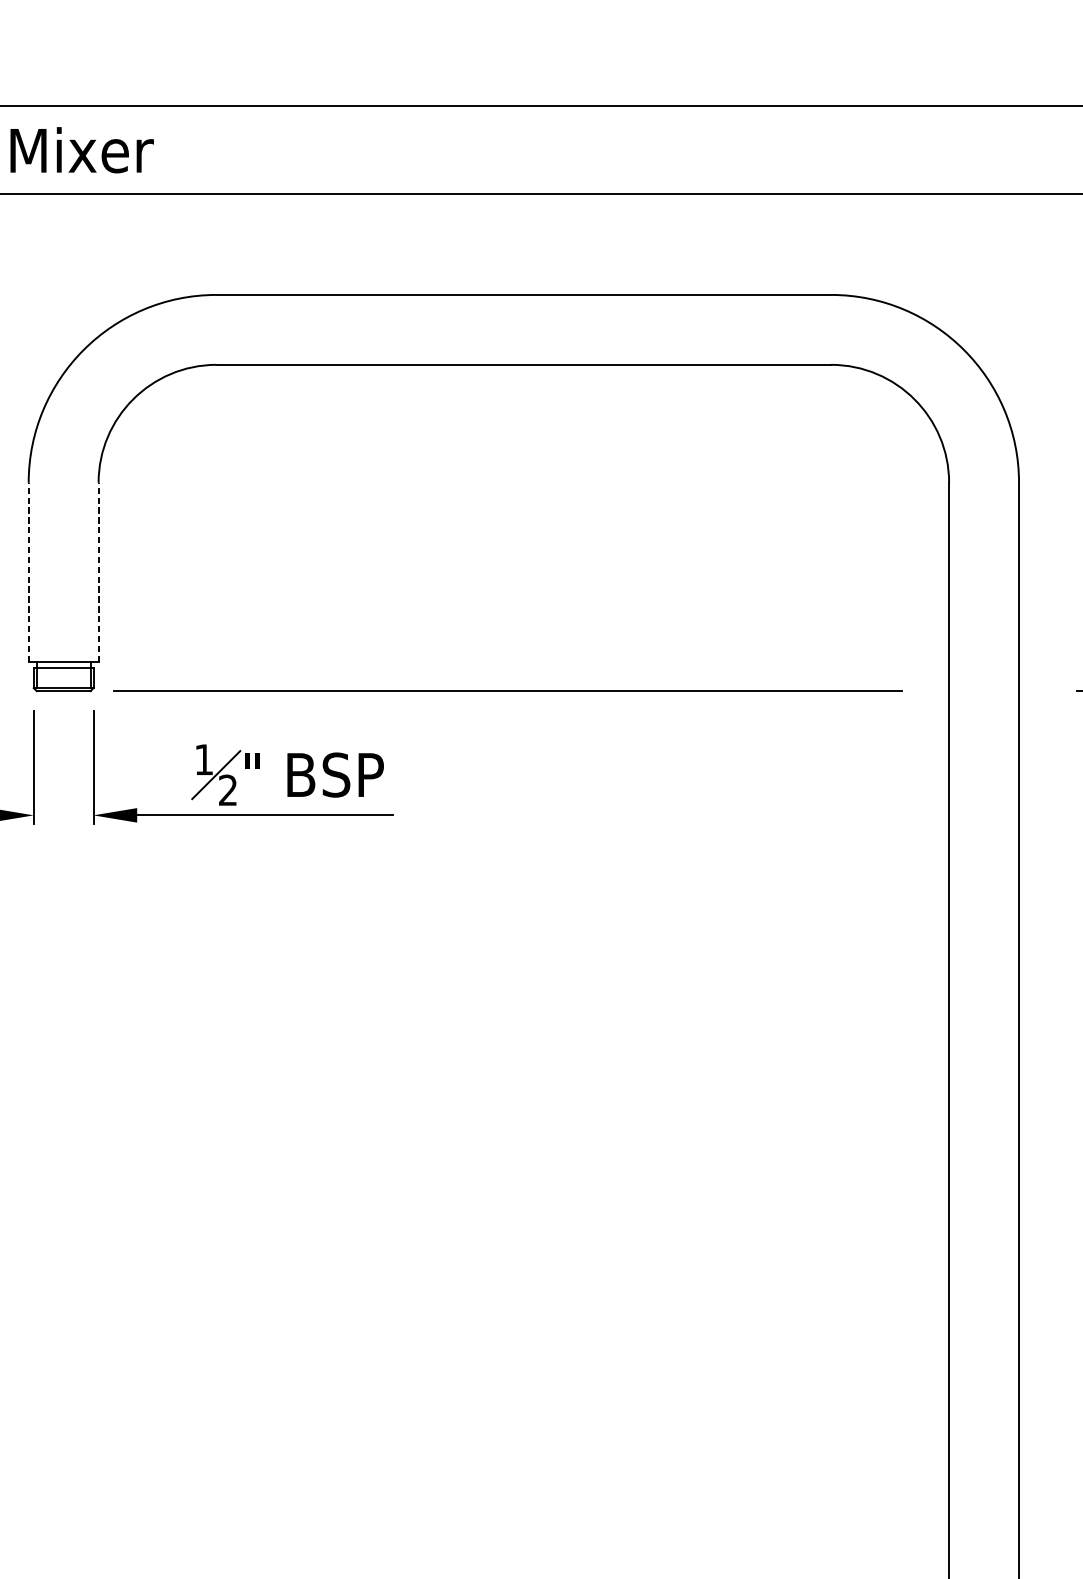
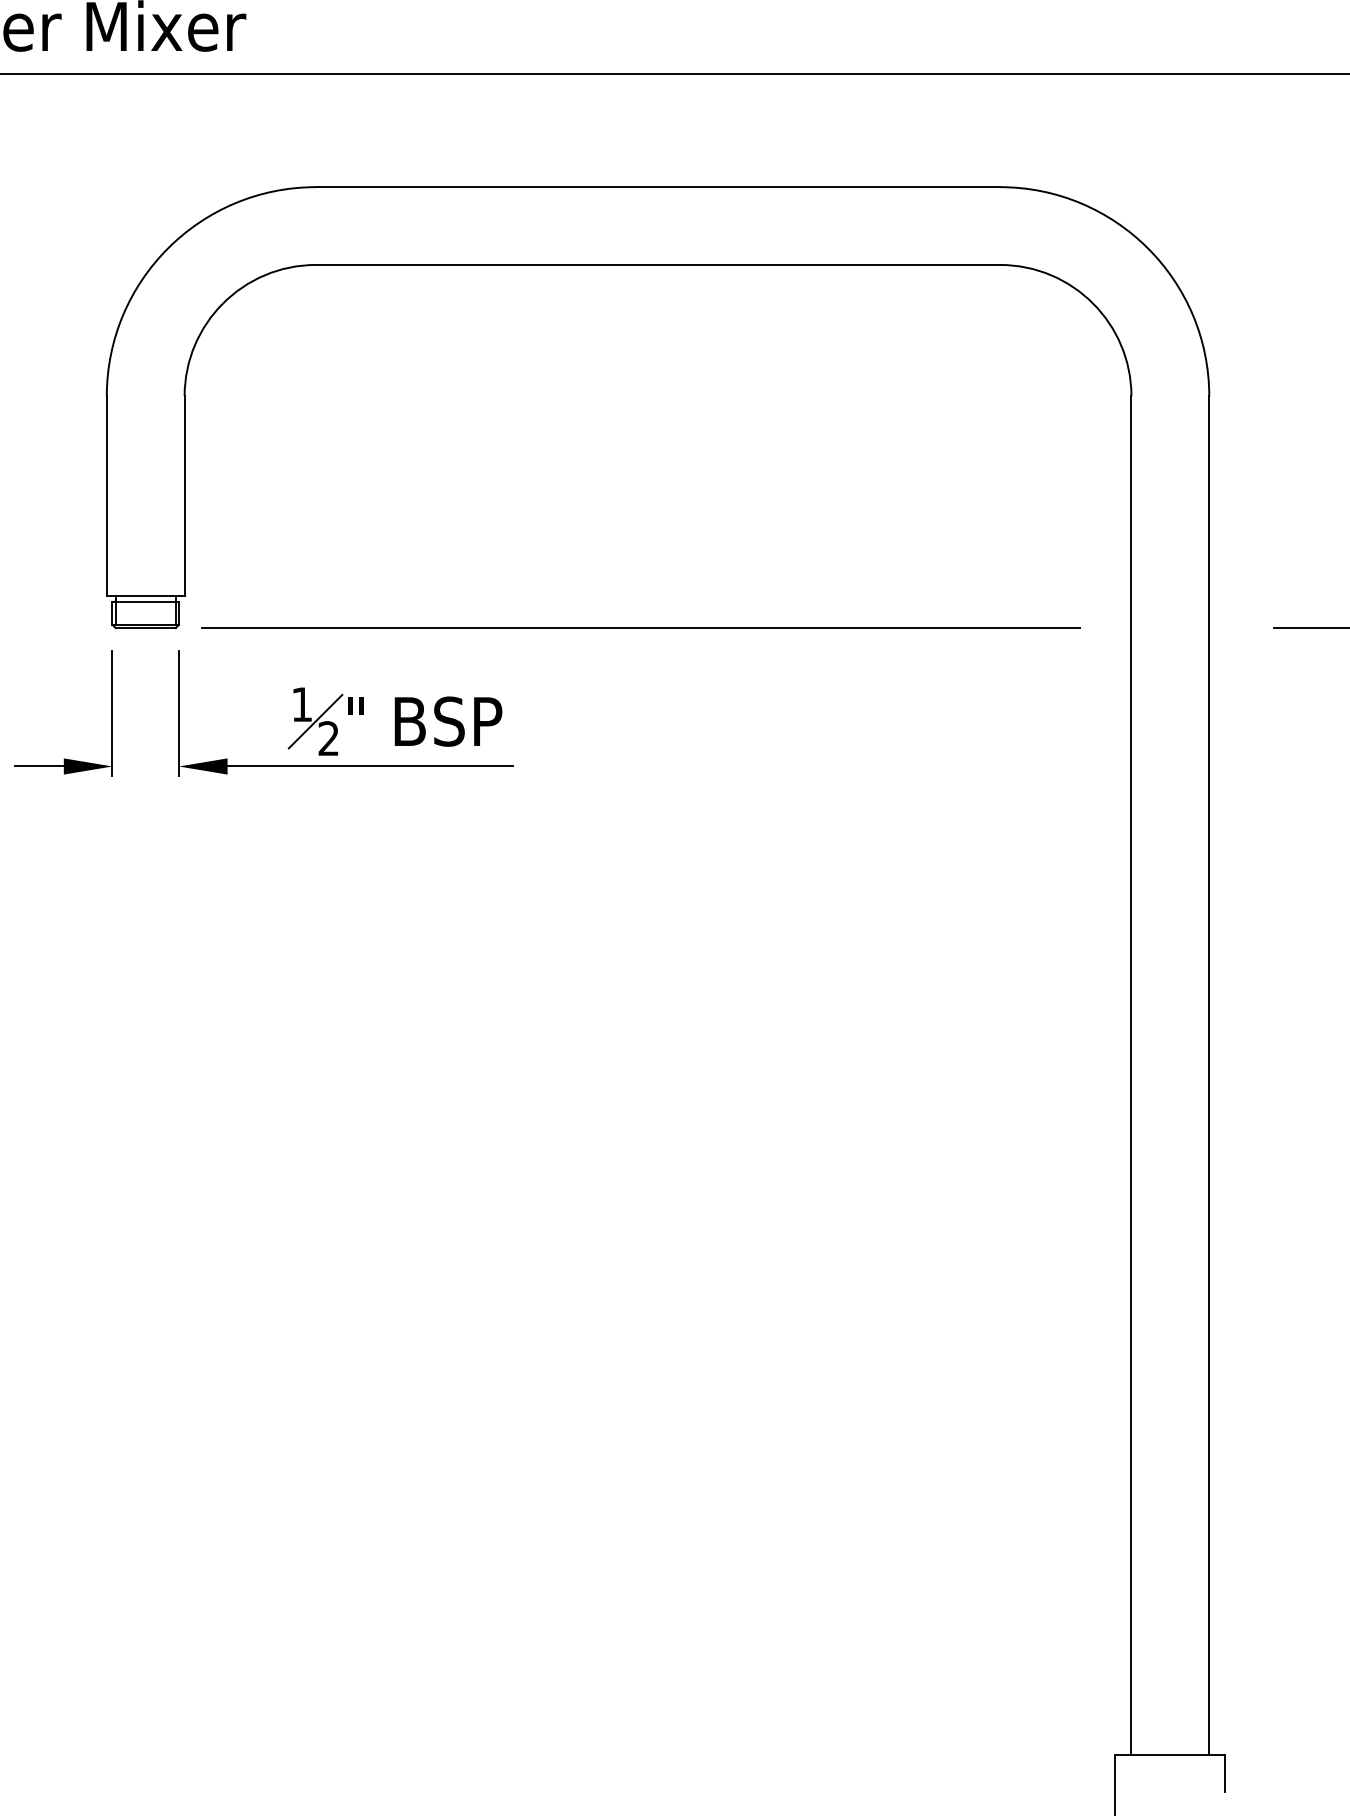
line: (28, 572) -> (106, 496), dashed -> solid
line: (98, 572) -> (184, 496), dashed -> solid

